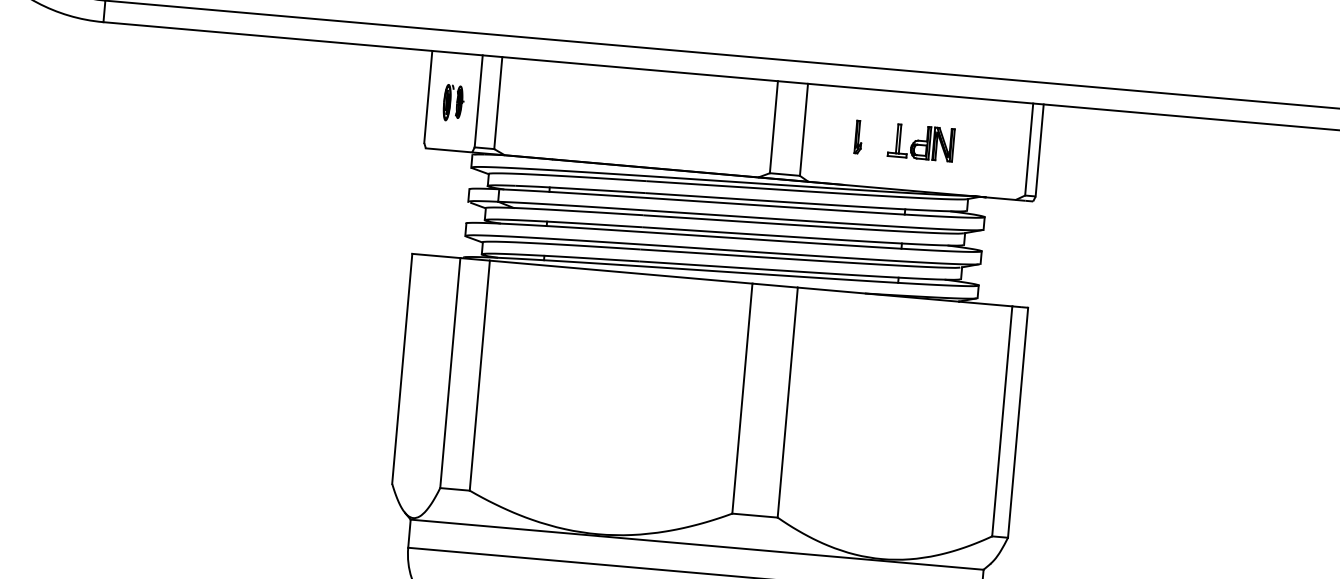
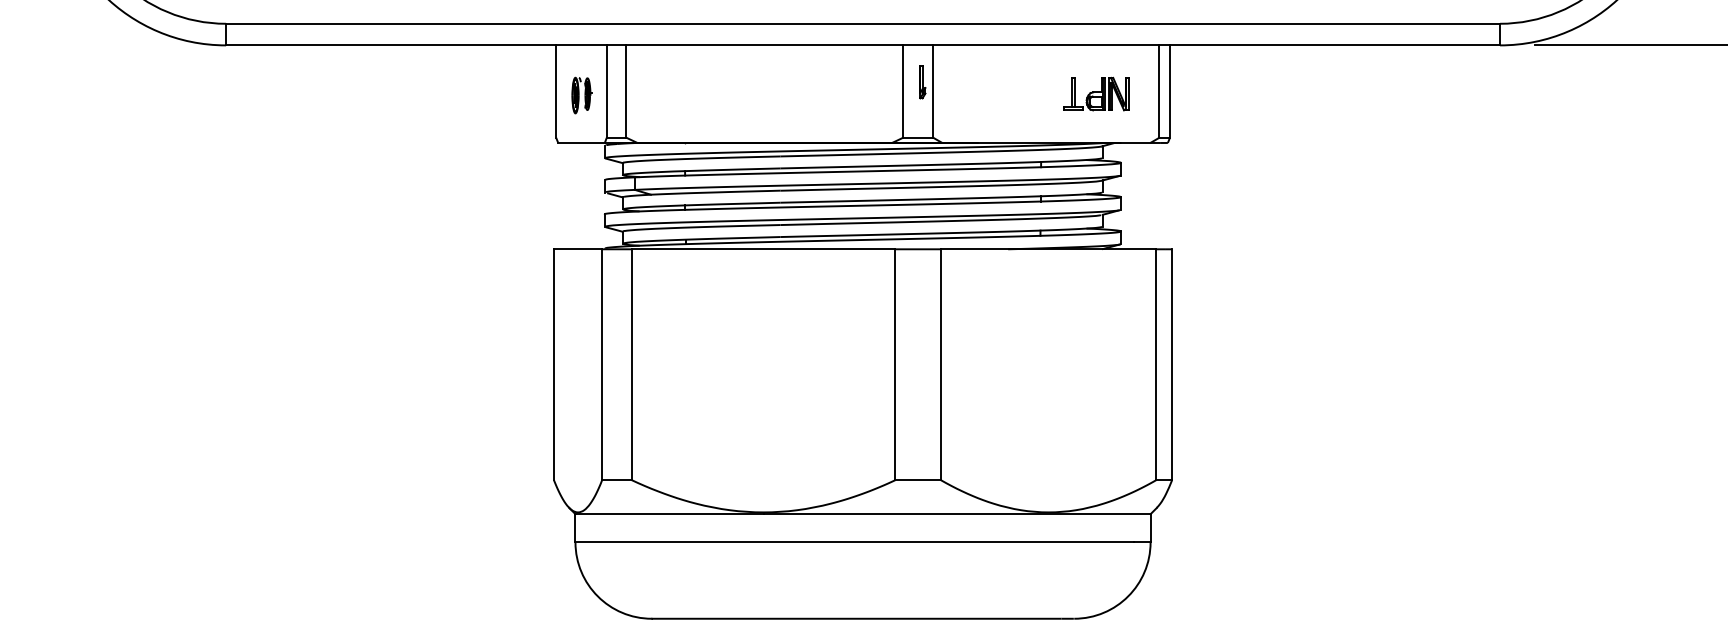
part: (858, 137) -> (922, 82), moved
part: (921, 142) -> (1096, 93), moved

